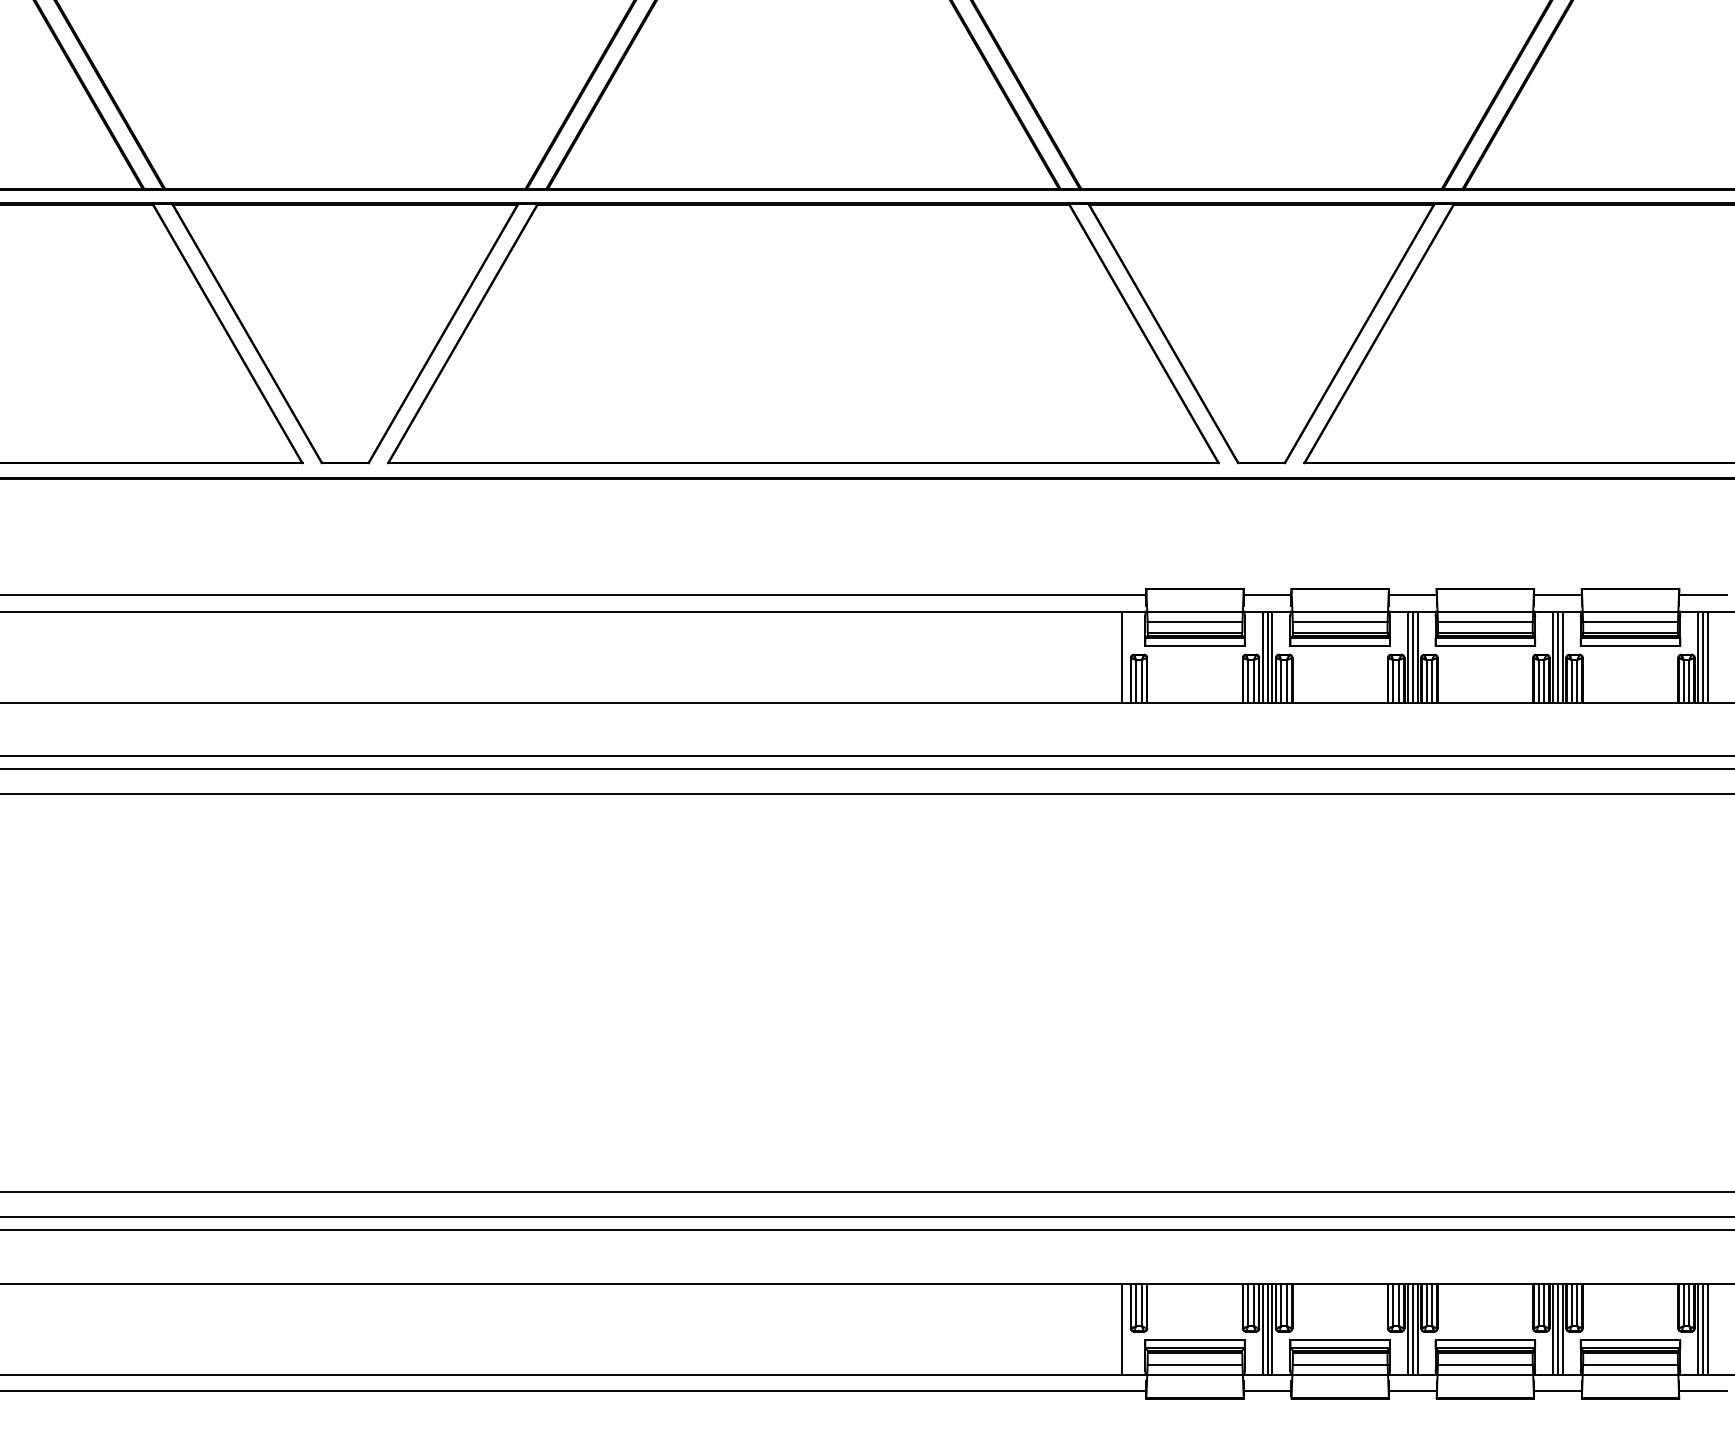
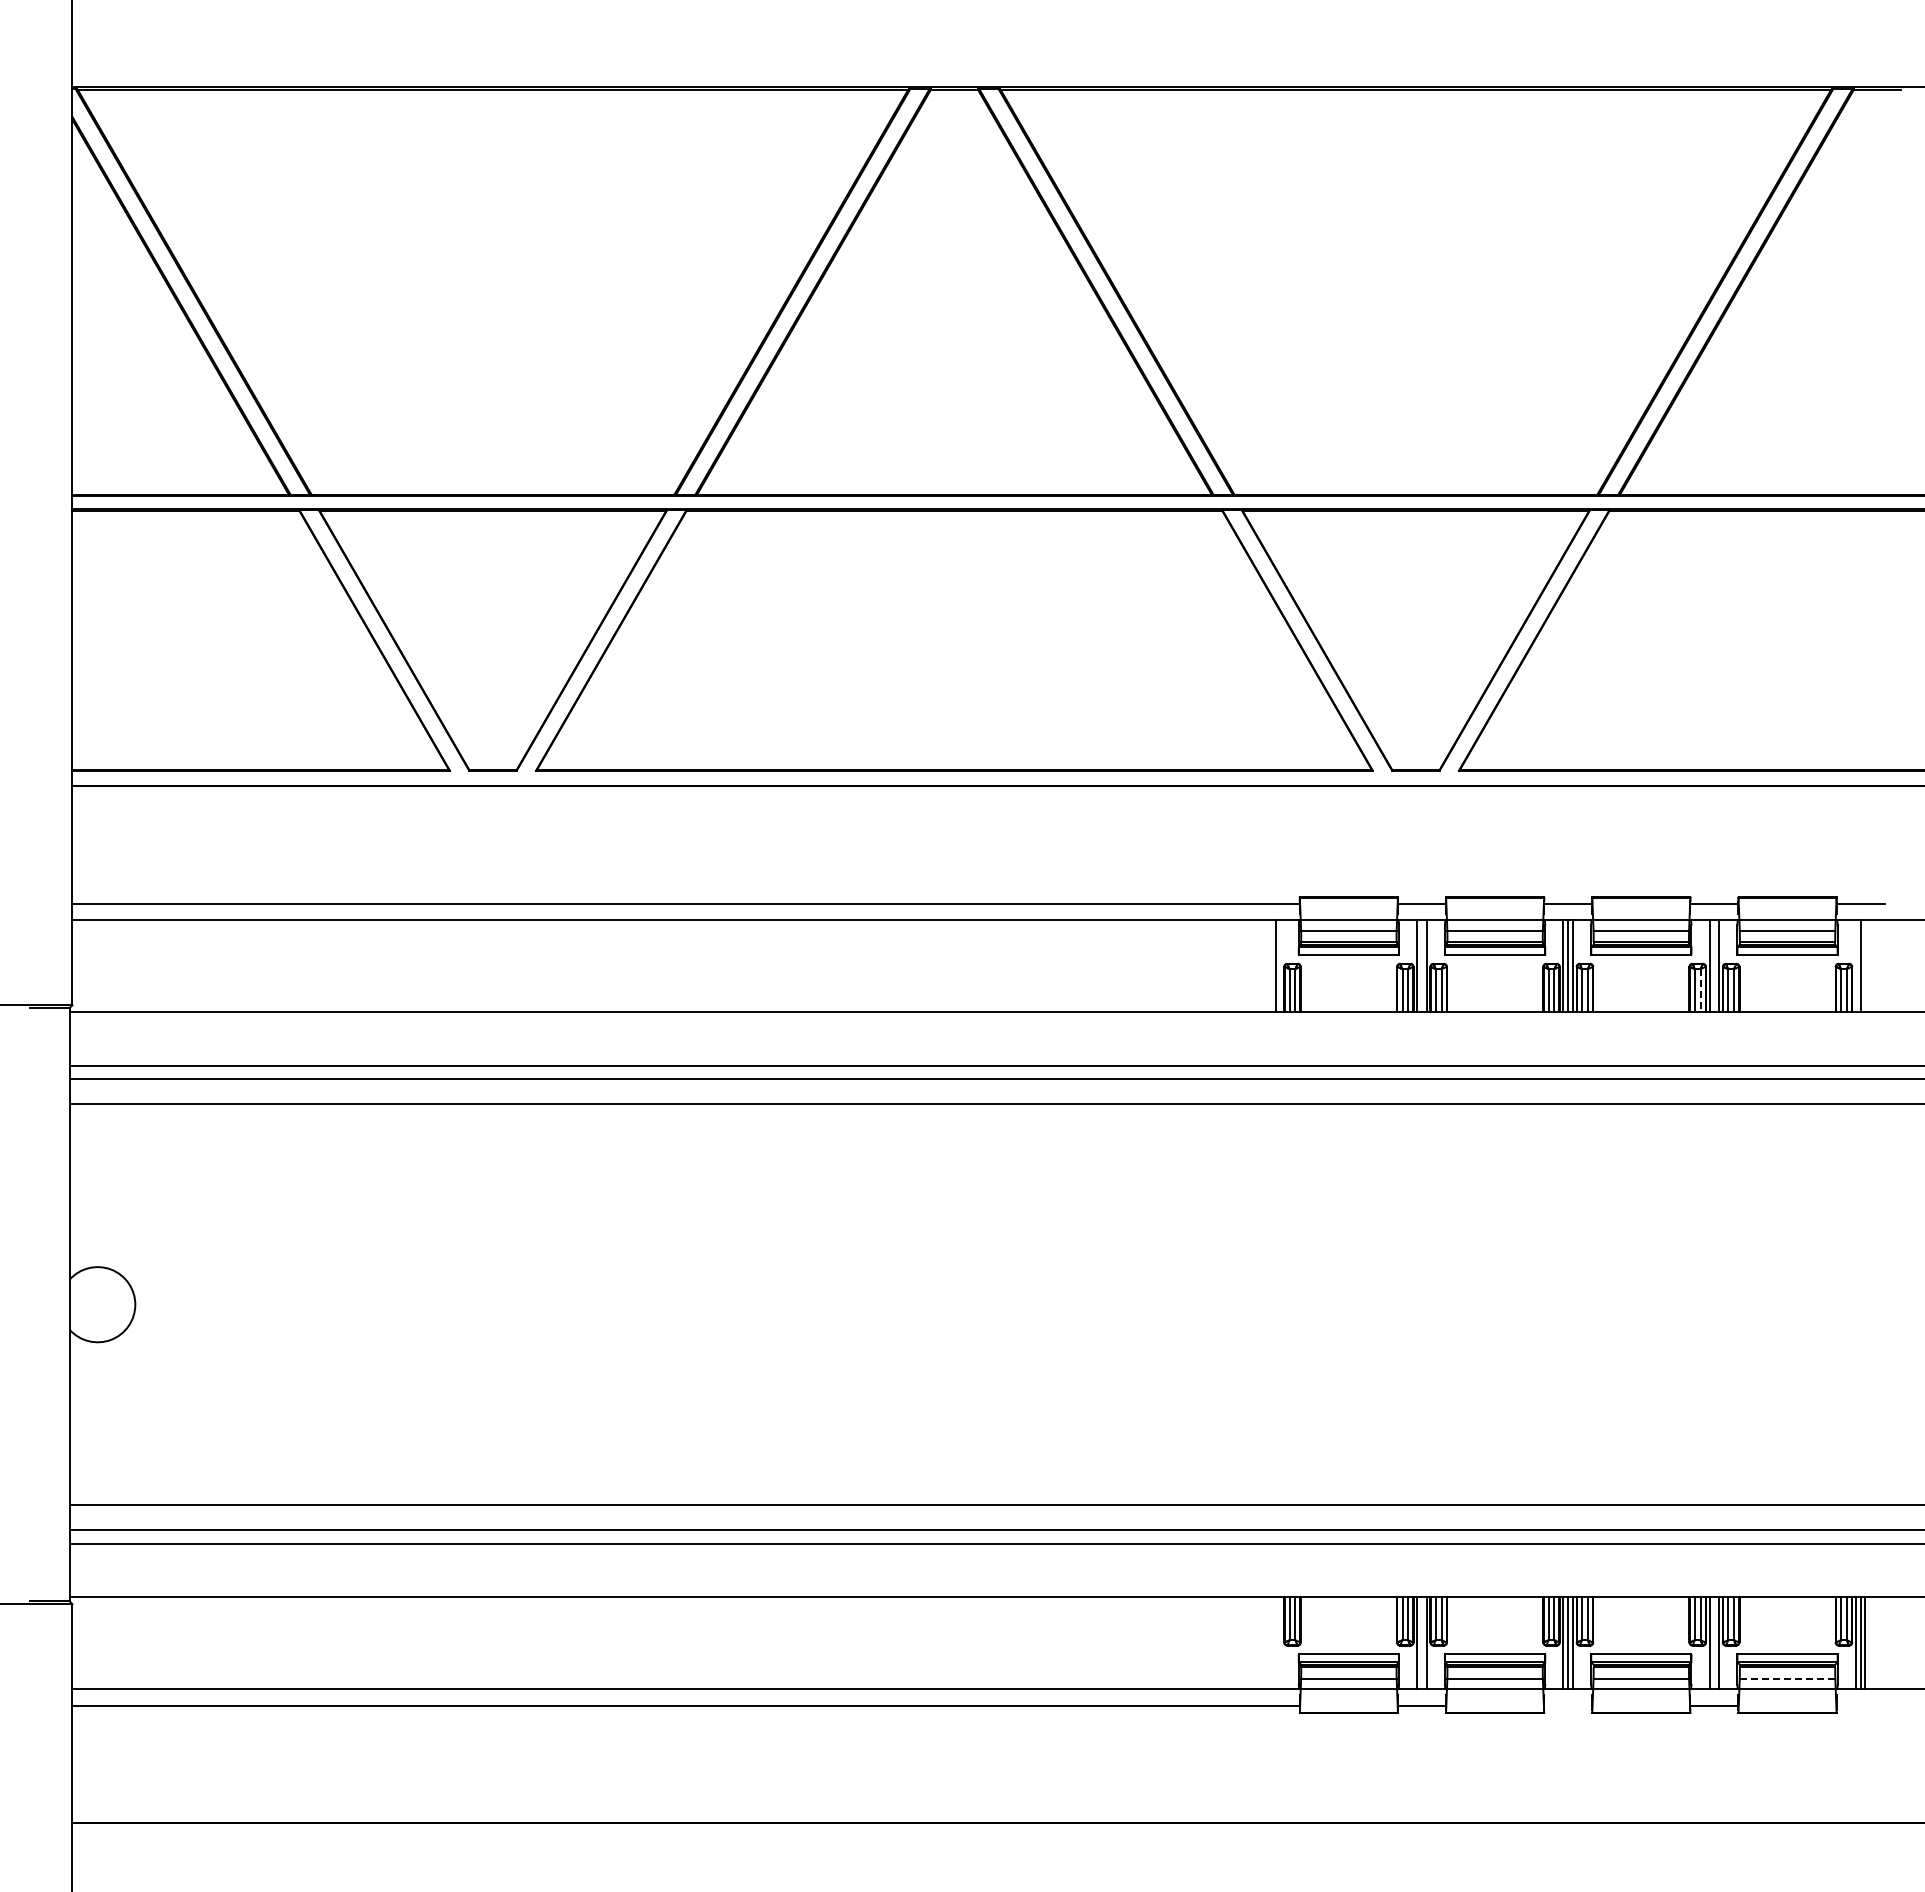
line: (1268, 657) -> (1422, 966), removed
line: (1558, 657) -> (1714, 966), removed
line: (1697, 657) -> (1855, 966), removed
line: (1707, 657) -> (1865, 966), removed
line: (1544, 681) -> (1700, 990), solid -> dashed
line: (1122, 1329) -> (1275, 1643), removed
line: (1268, 1329) -> (1422, 1643), removed
line: (1558, 1329) -> (1714, 1643), removed
line: (1630, 1364) -> (1787, 1678), solid -> dashed
line: (1413, 1391) -> (1568, 1705), removed
line: (1702, 1391) -> (1860, 1705), removed

